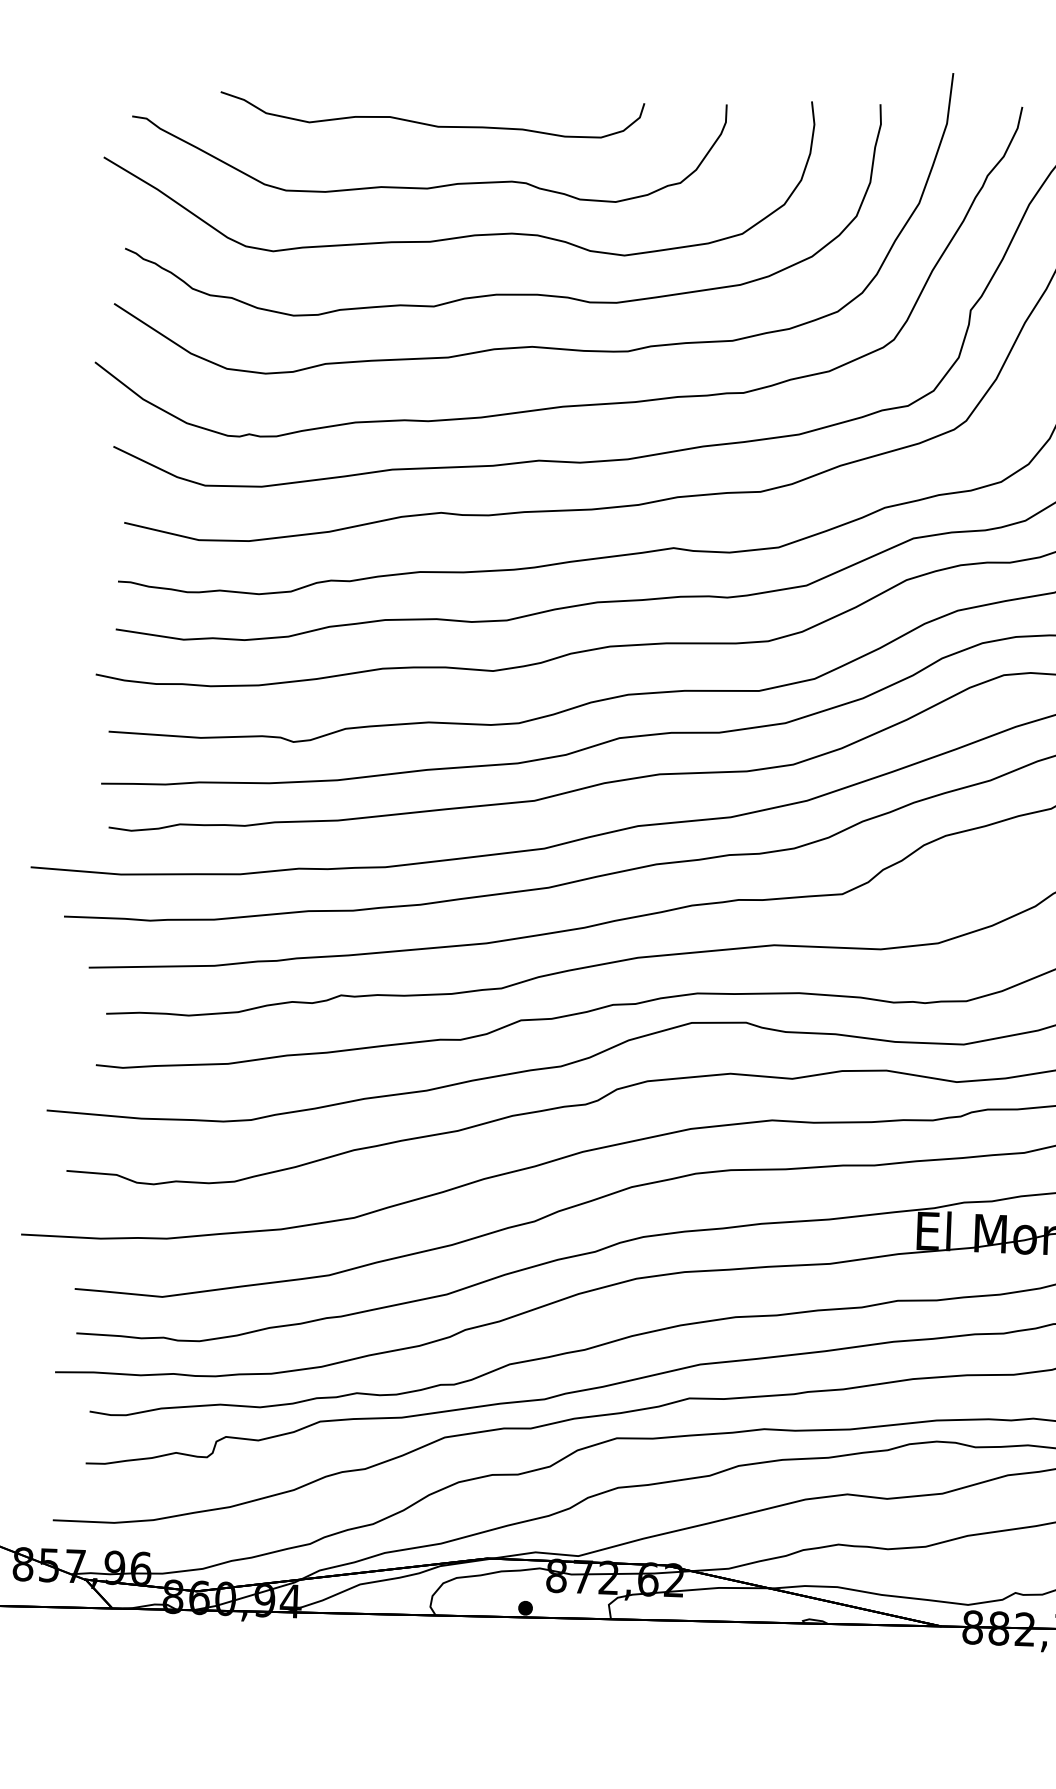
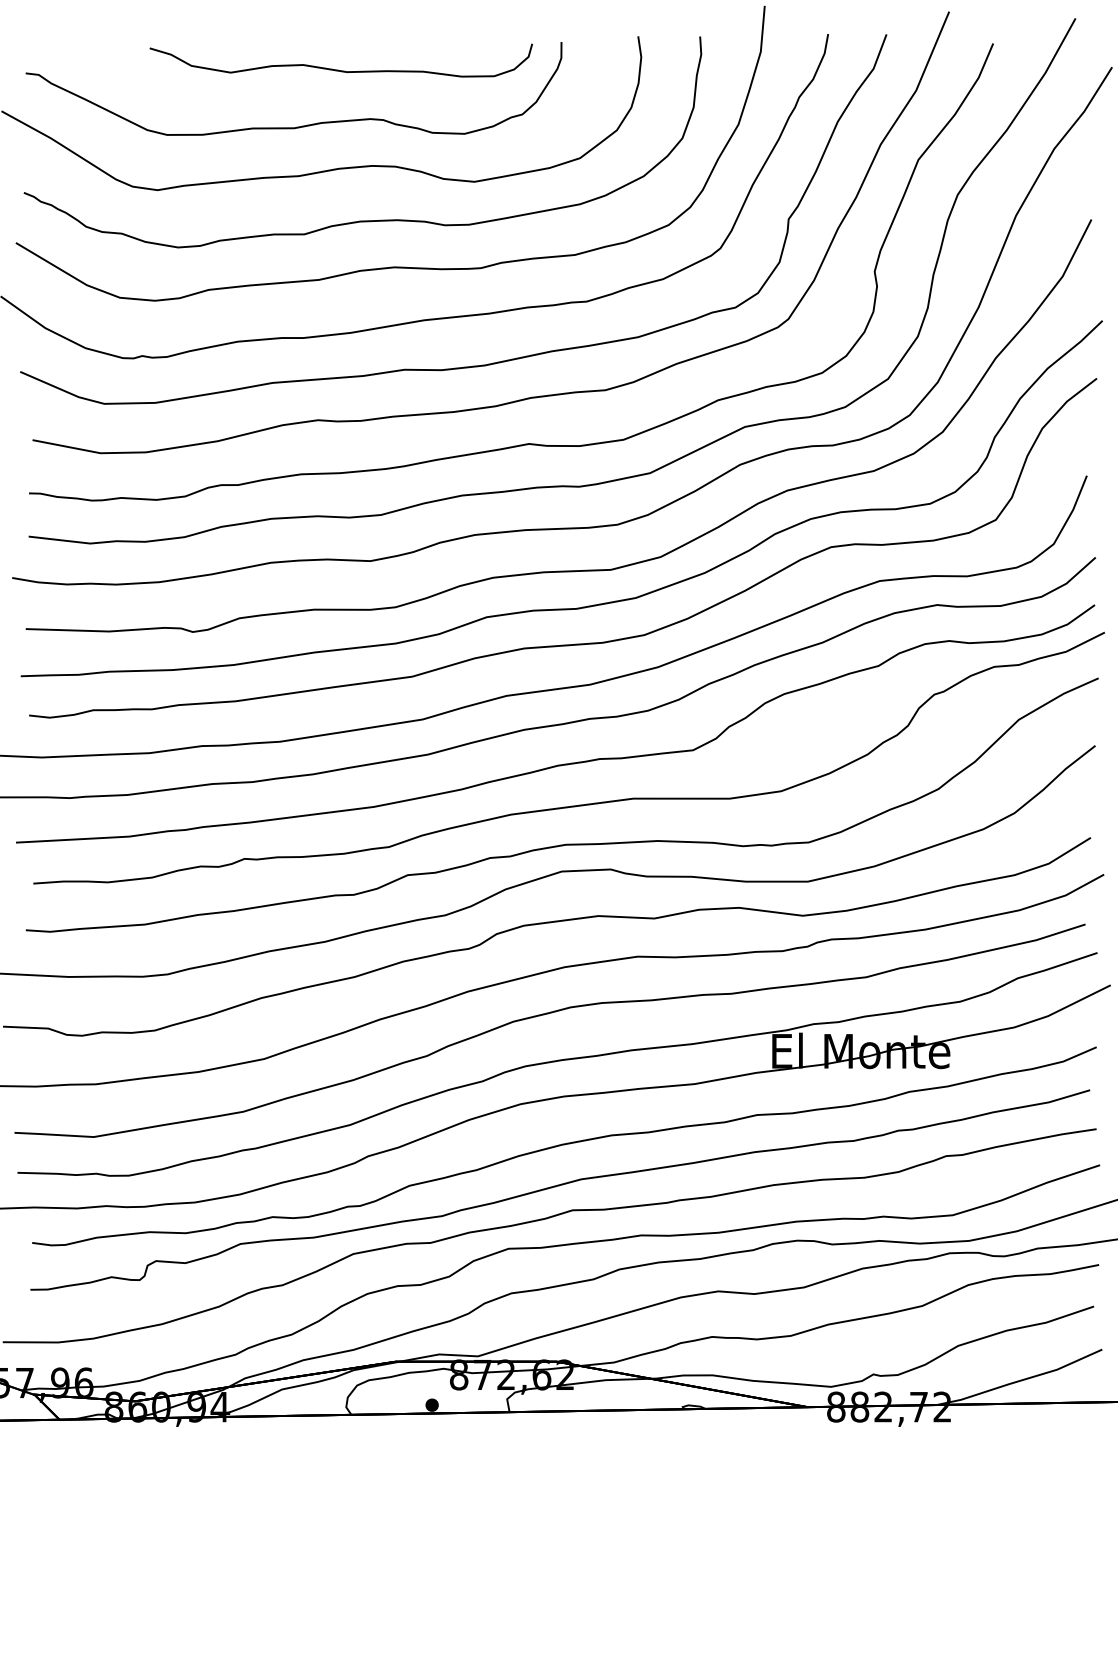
curve: (428, 123) -> (338, 69), moved

